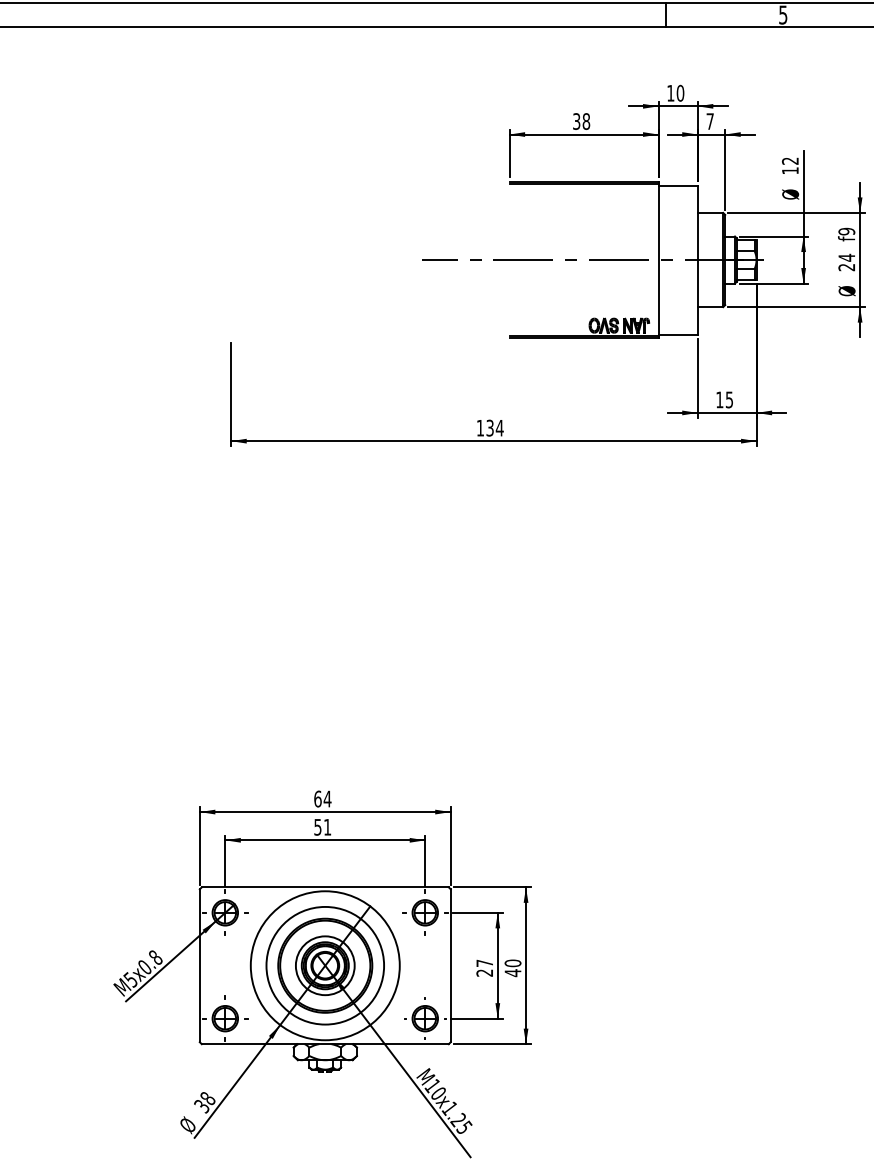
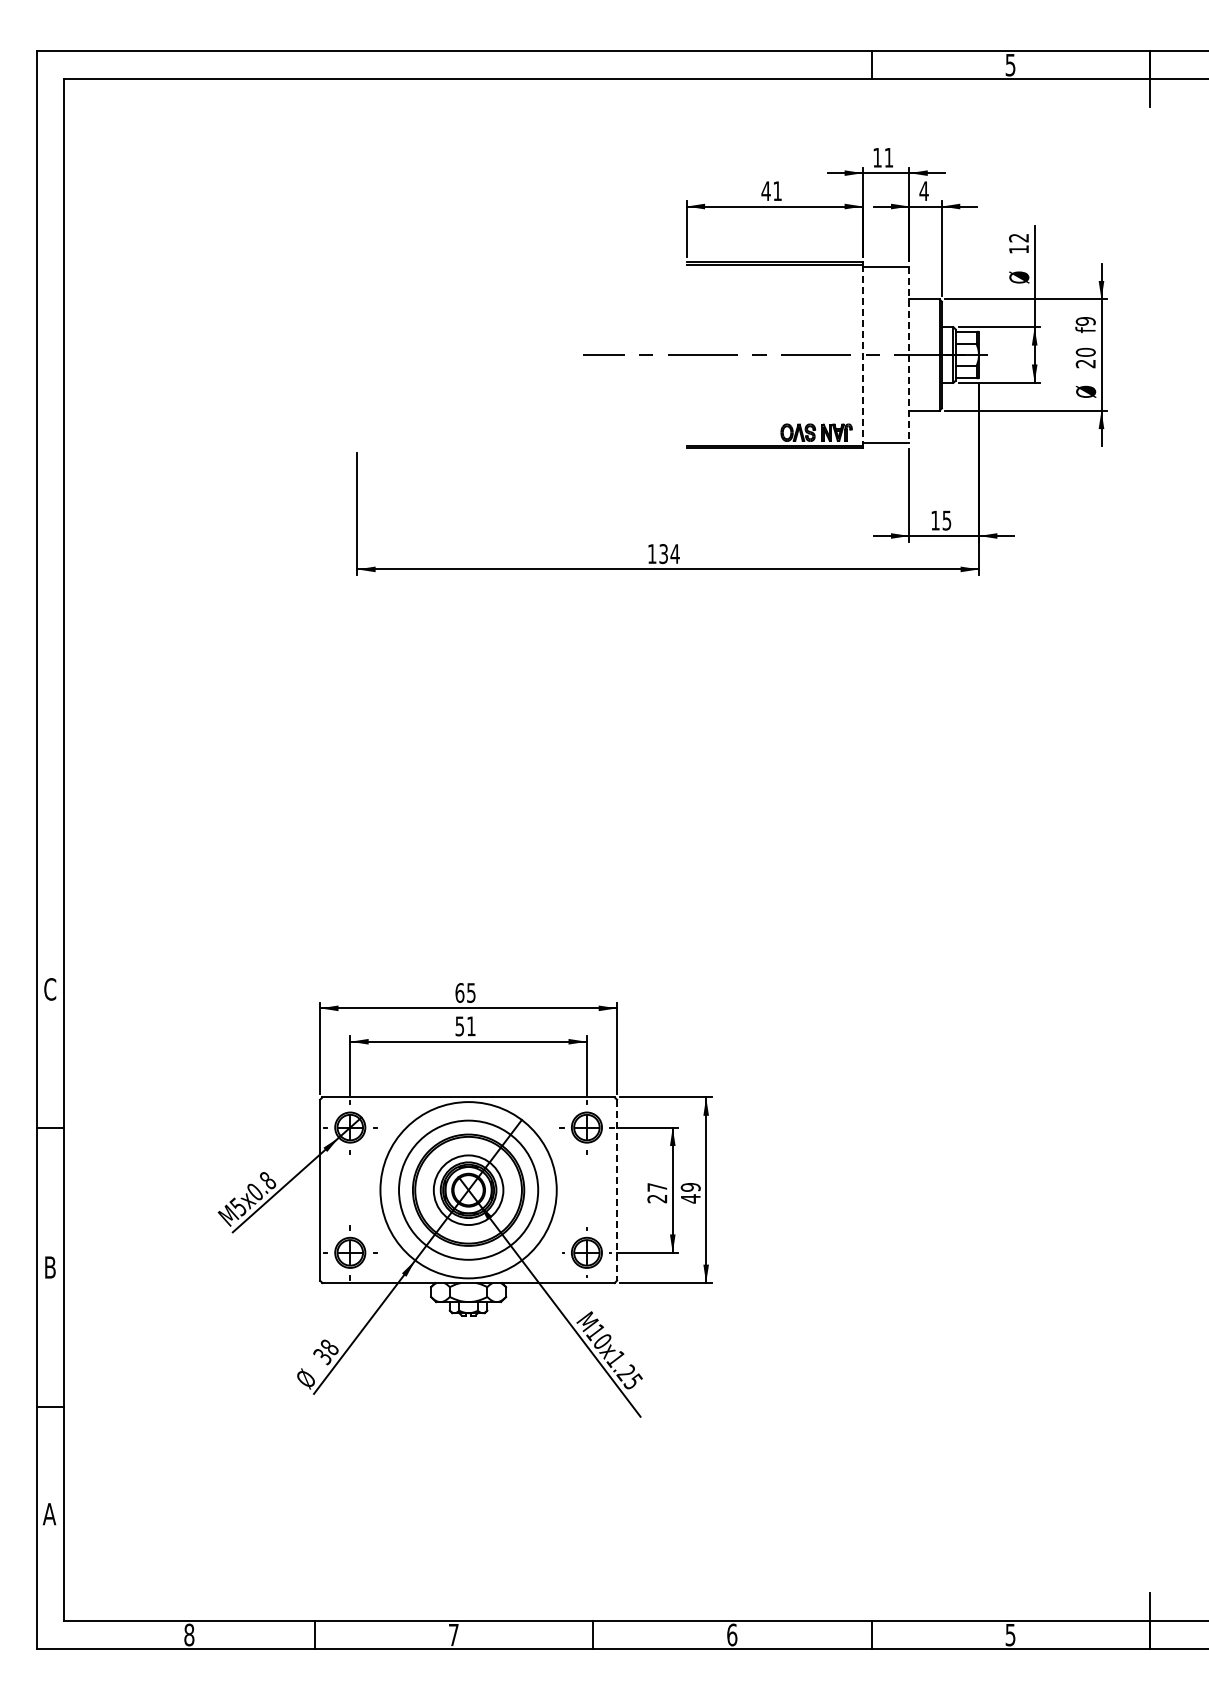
text: (680, 93) -> (888, 157), 10 -> 11
text: (709, 120) -> (923, 190), 7 -> 4
text: (581, 121) -> (771, 191), 38 -> 41
text: (846, 257) -> (1085, 352), 24 -> 20
line: (658, 260) -> (863, 355), solid -> dashed
line: (697, 260) -> (909, 355), solid -> dashed
text: (327, 798) -> (471, 992), 64 -> 65
text: (512, 963) -> (690, 1187), 40 -> 49
line: (451, 965) -> (617, 1190), solid -> dashed

